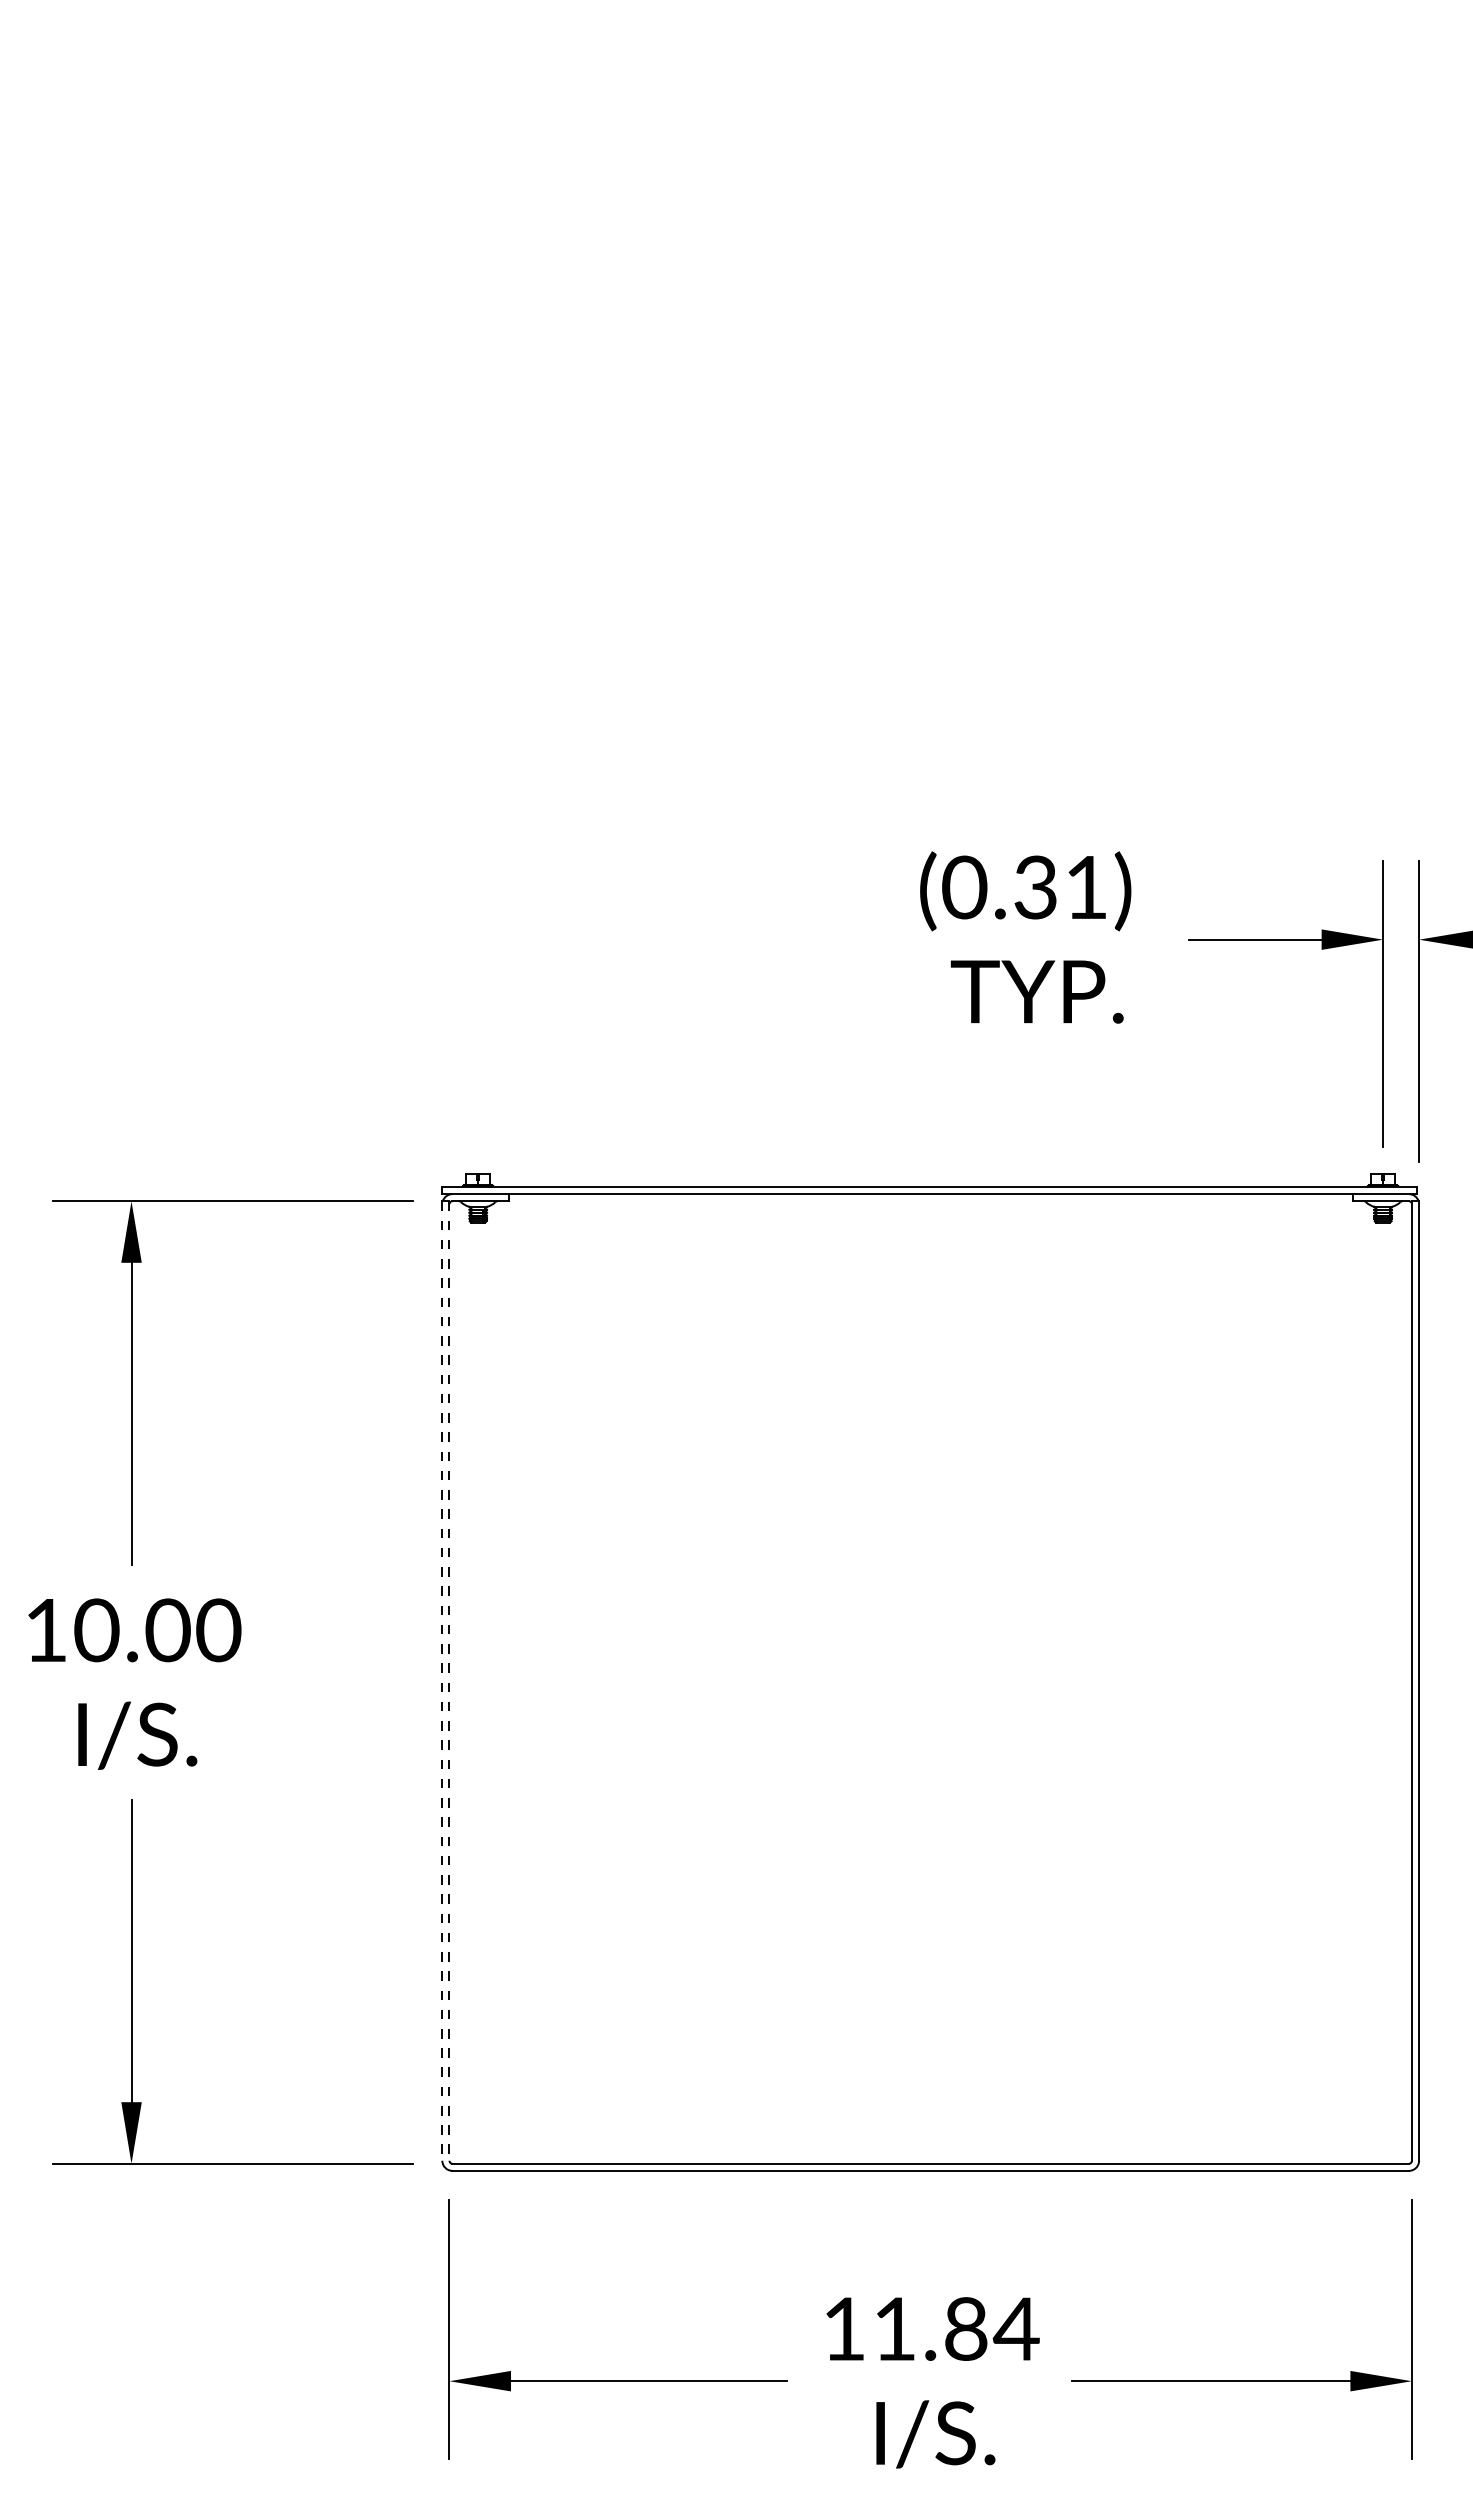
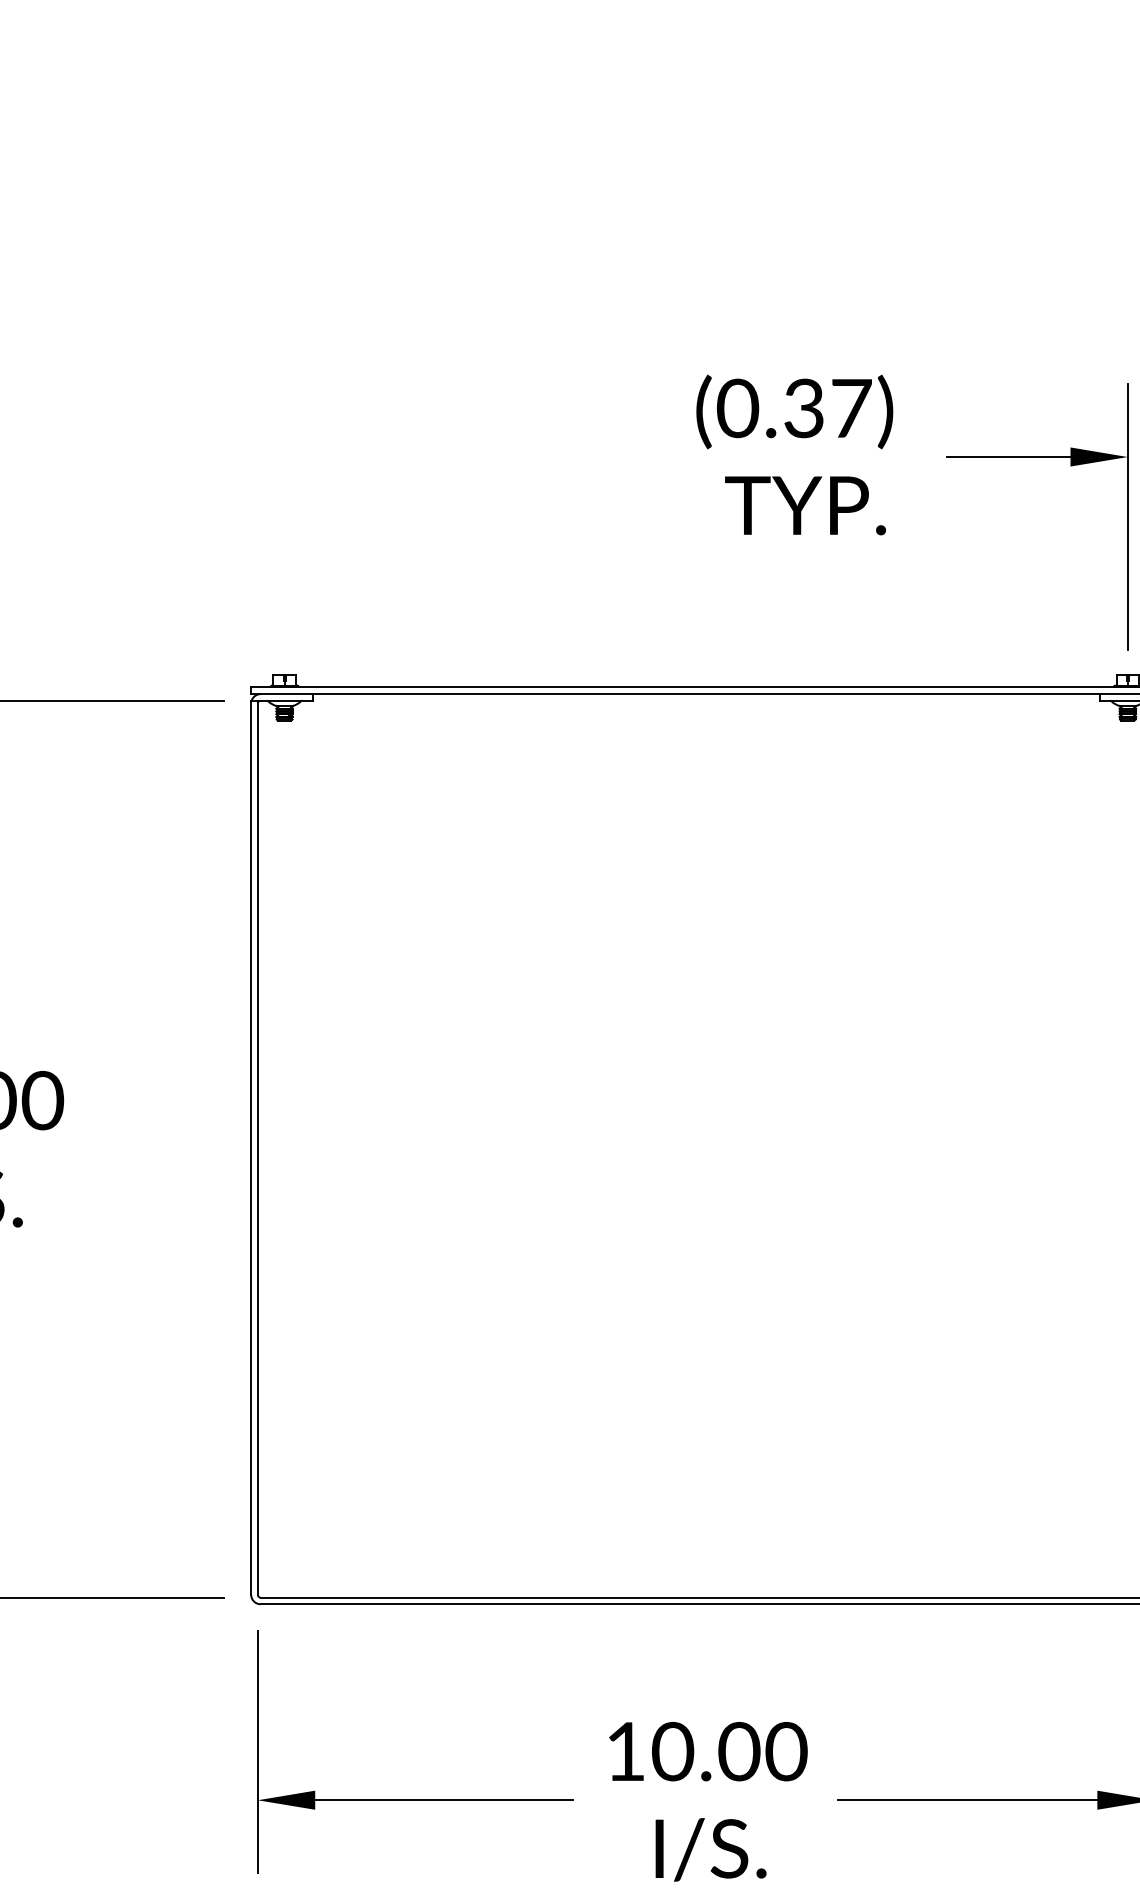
text: (1087, 887) -> (852, 408), (0.31) -> (0.37)
line: (442, 1681) -> (251, 1148), dashed -> solid
line: (449, 1681) -> (257, 1148), dashed -> solid
text: (955, 2328) -> (729, 1751), 11.84 -> 10.00

